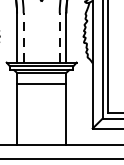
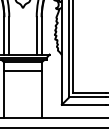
line: (23, 37) -> (9, 35), dashed -> solid
line: (59, 37) -> (36, 35), dashed -> solid

